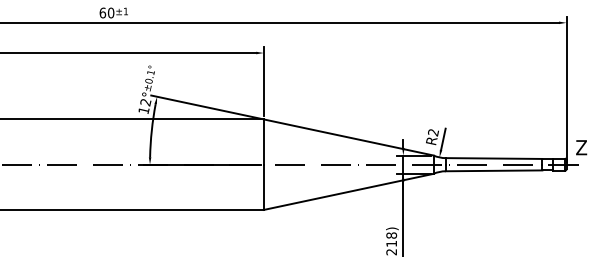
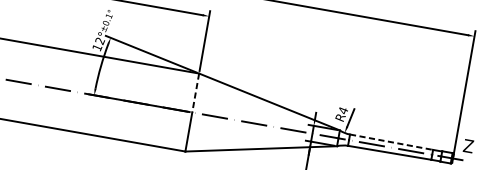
text: (433, 132) -> (343, 110), R2 -> R4
line: (263, 142) -> (195, 93), solid -> dashed
line: (494, 158) -> (391, 142), solid -> dashed

